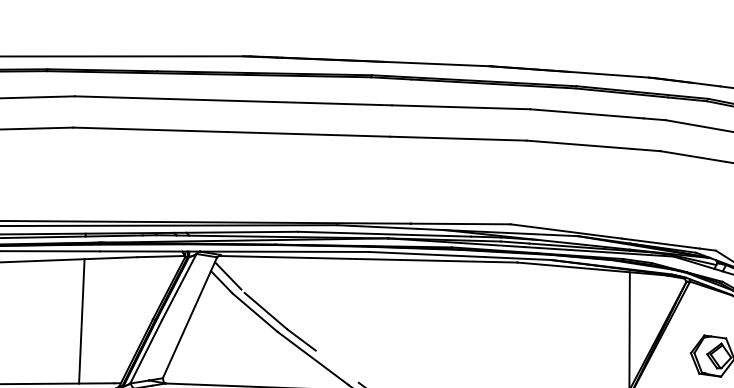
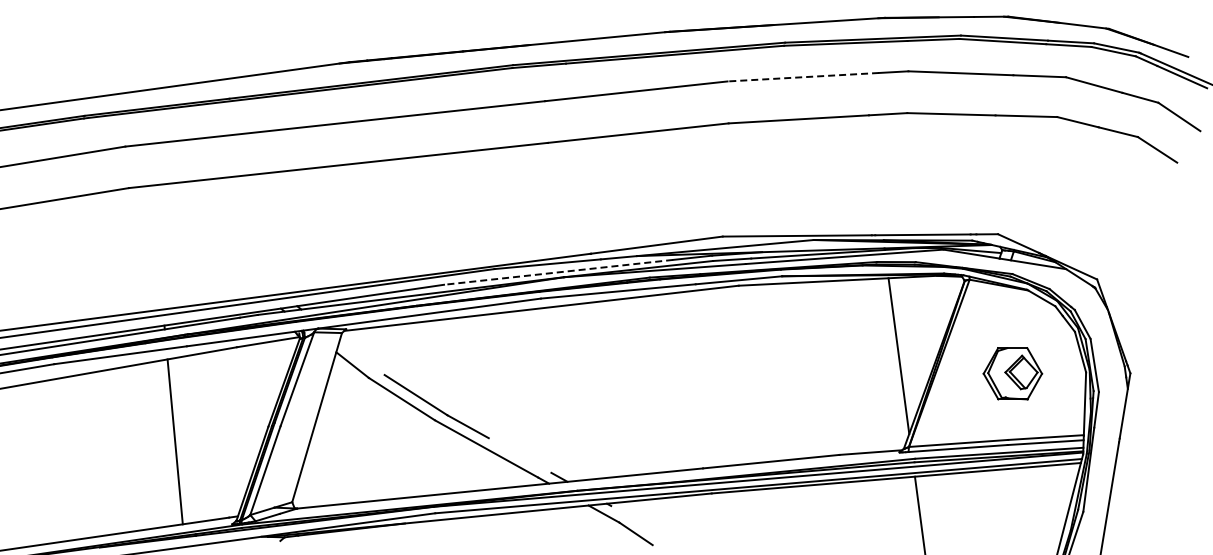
line: (586, 114) -> (803, 77), solid -> dashed
line: (384, 234) -> (558, 272), solid -> dashed
line: (227, 275) -> (359, 355), removed

